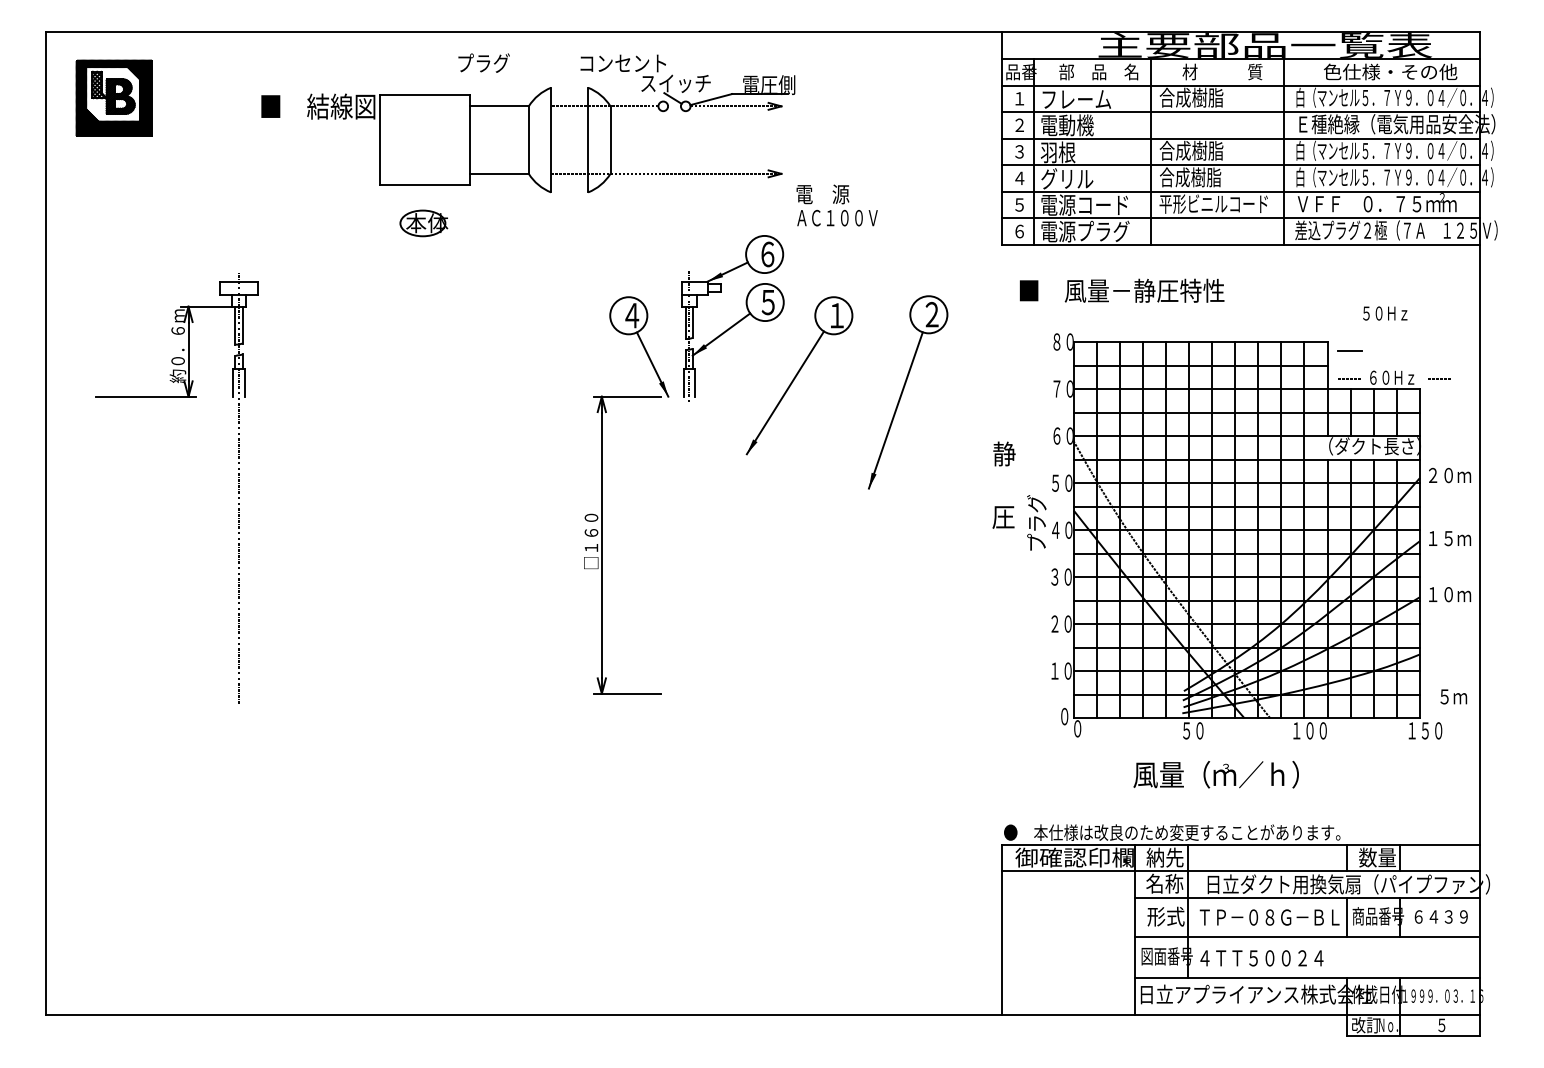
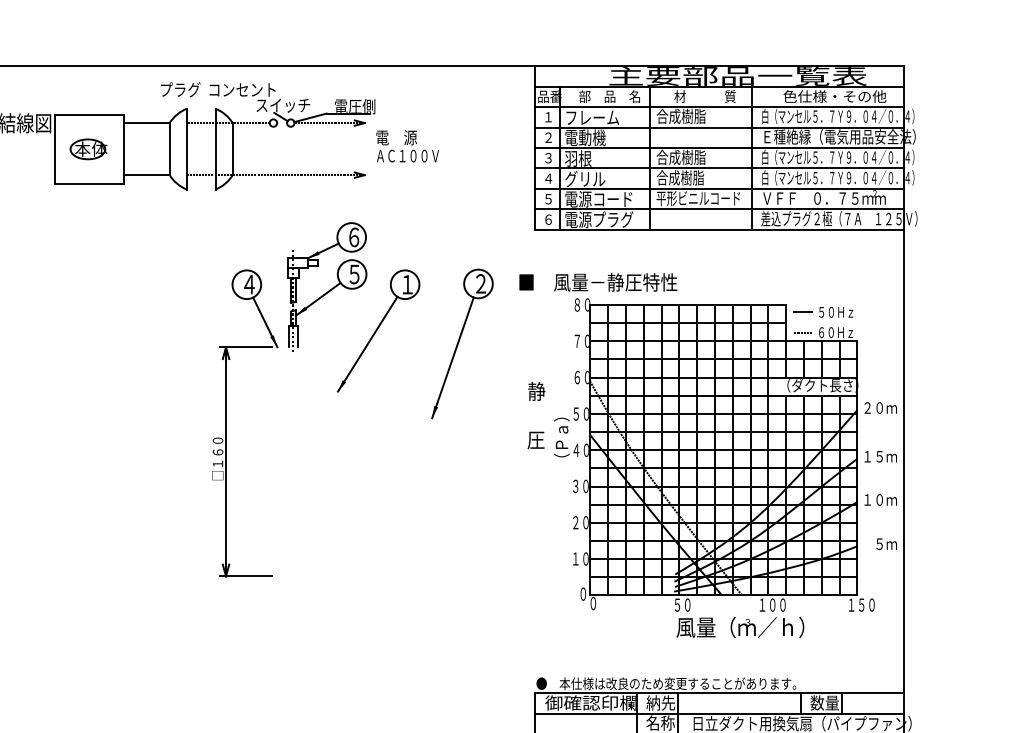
text: (483, 62) -> (180, 89), moved
text: (836, 205) -> (407, 146), moved
part: (423, 223) -> (88, 149), moved
text: (1121, 290) -> (597, 282), moved
text: (1385, 313) -> (836, 312), moved
line: (1438, 378) -> (871, 333), removed
text: (1036, 519) -> (561, 441), プラグ -> （Ｐａ）
text: (1453, 696) -> (886, 543), moved
text: (1215, 774) -> (739, 627), moved

